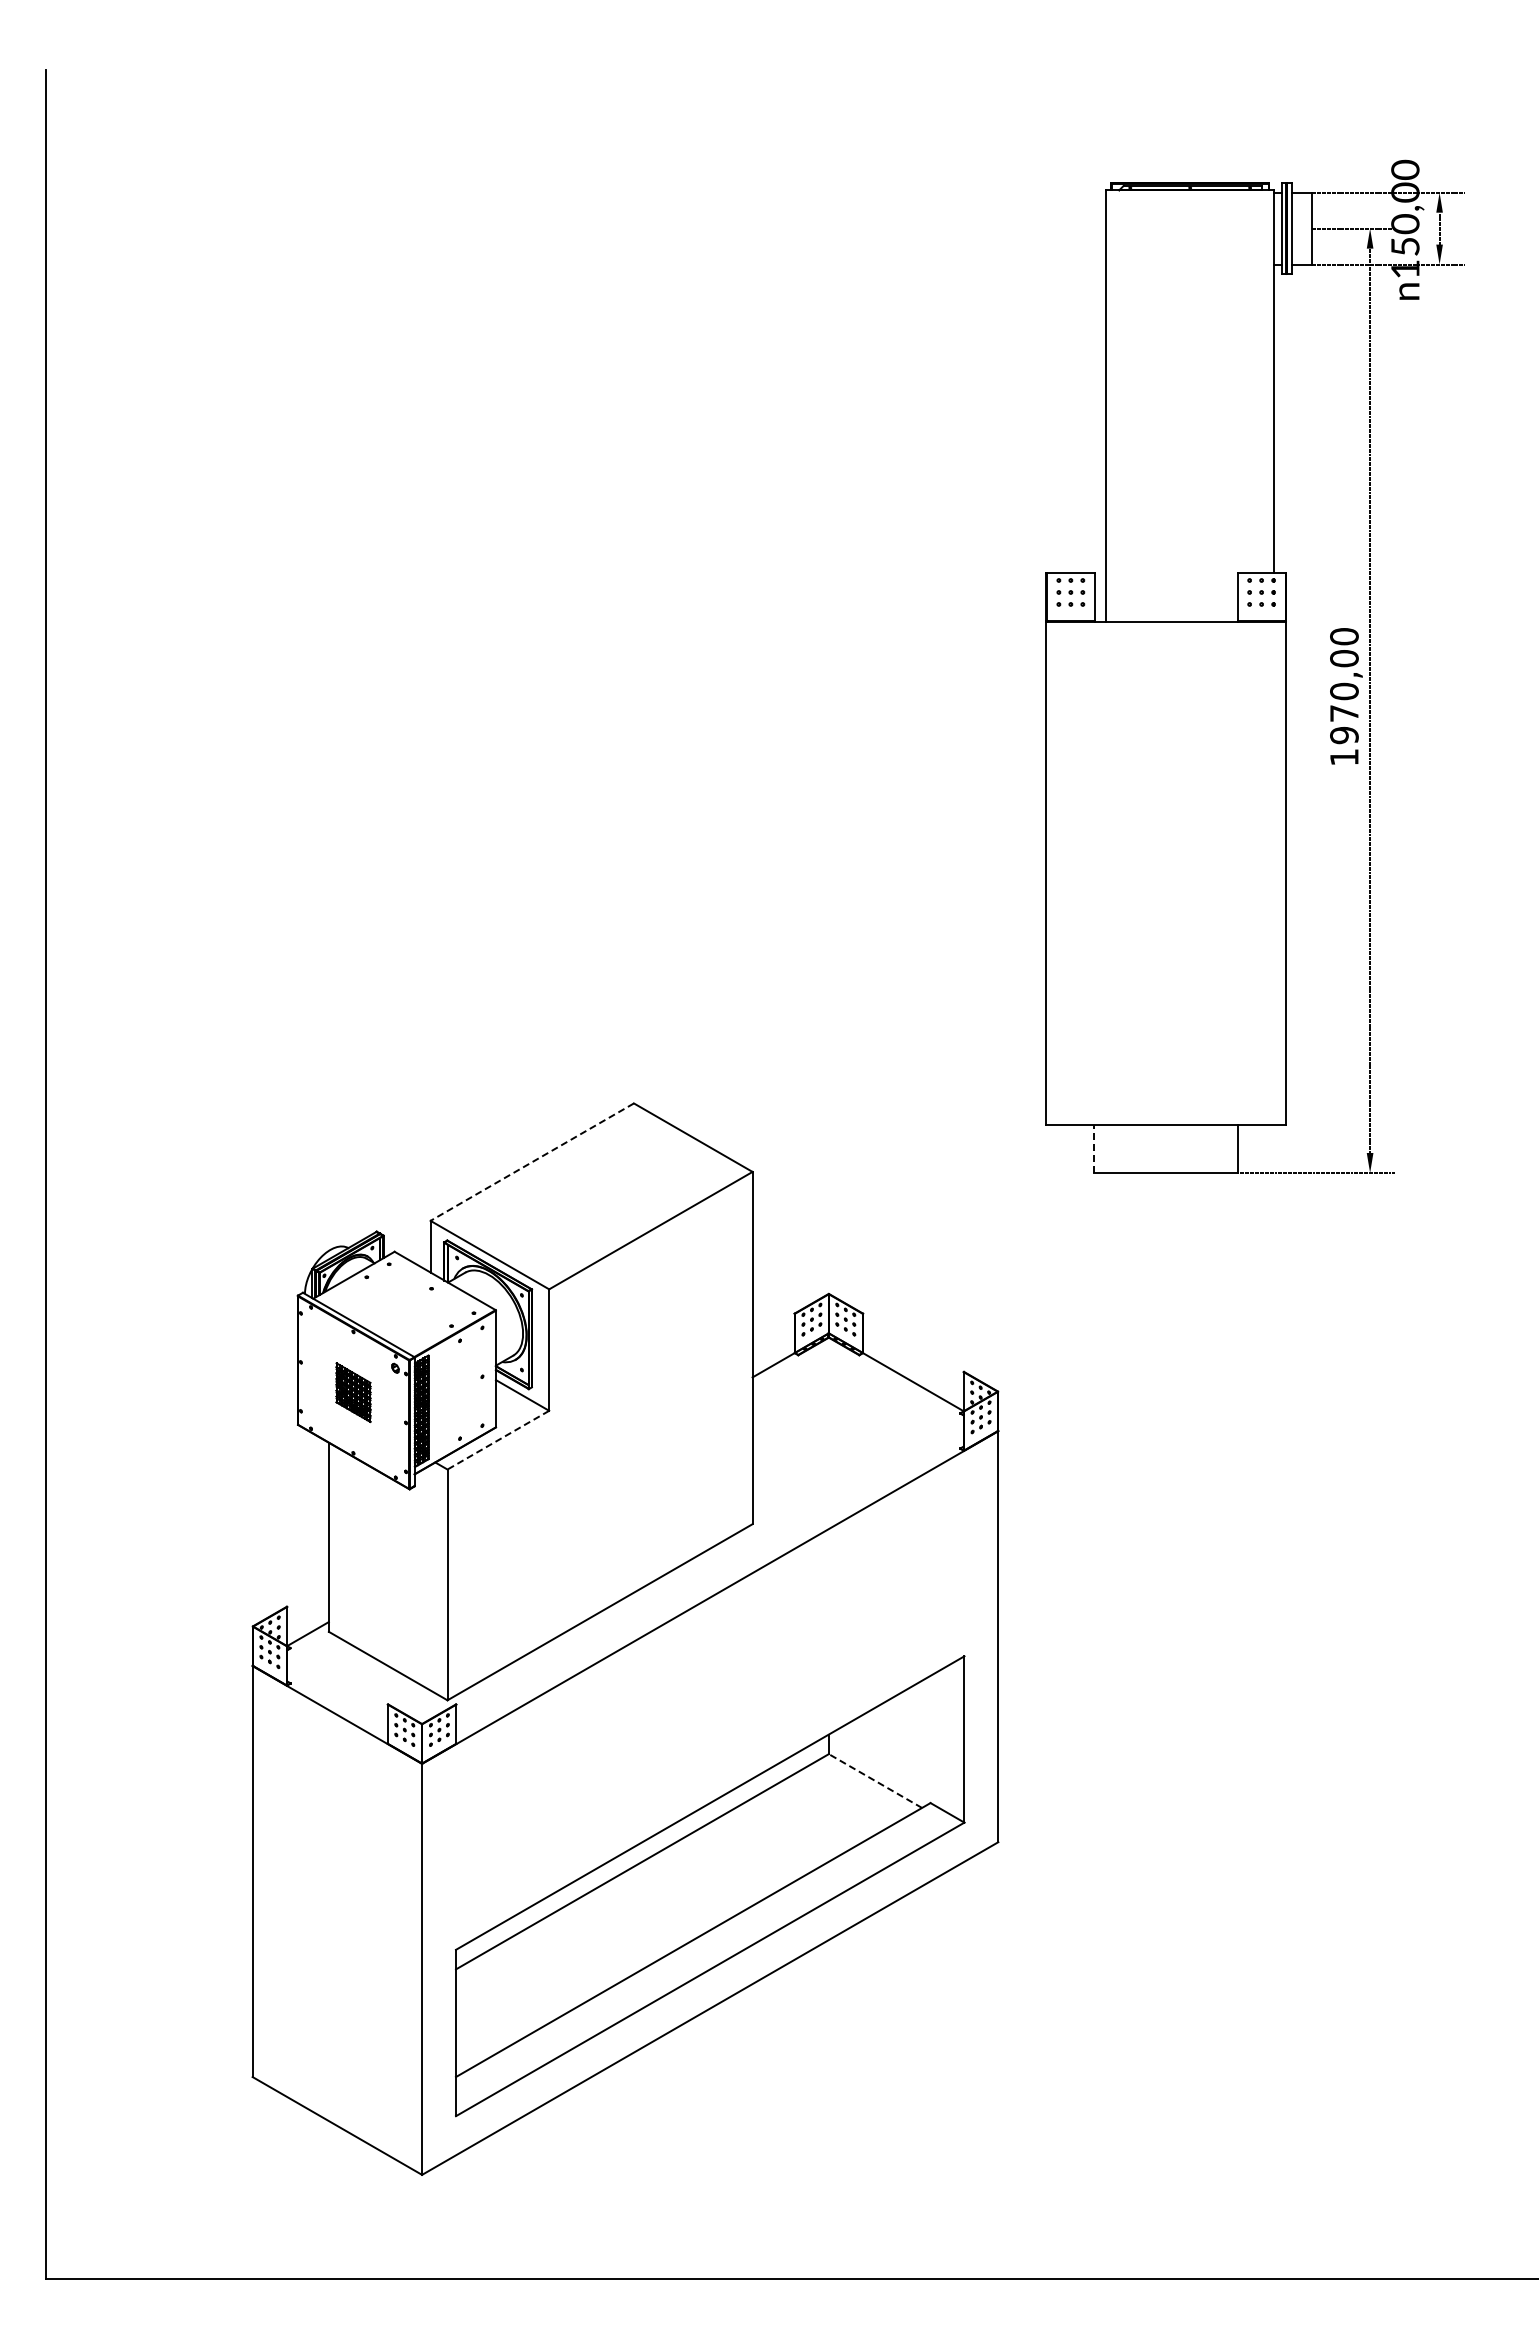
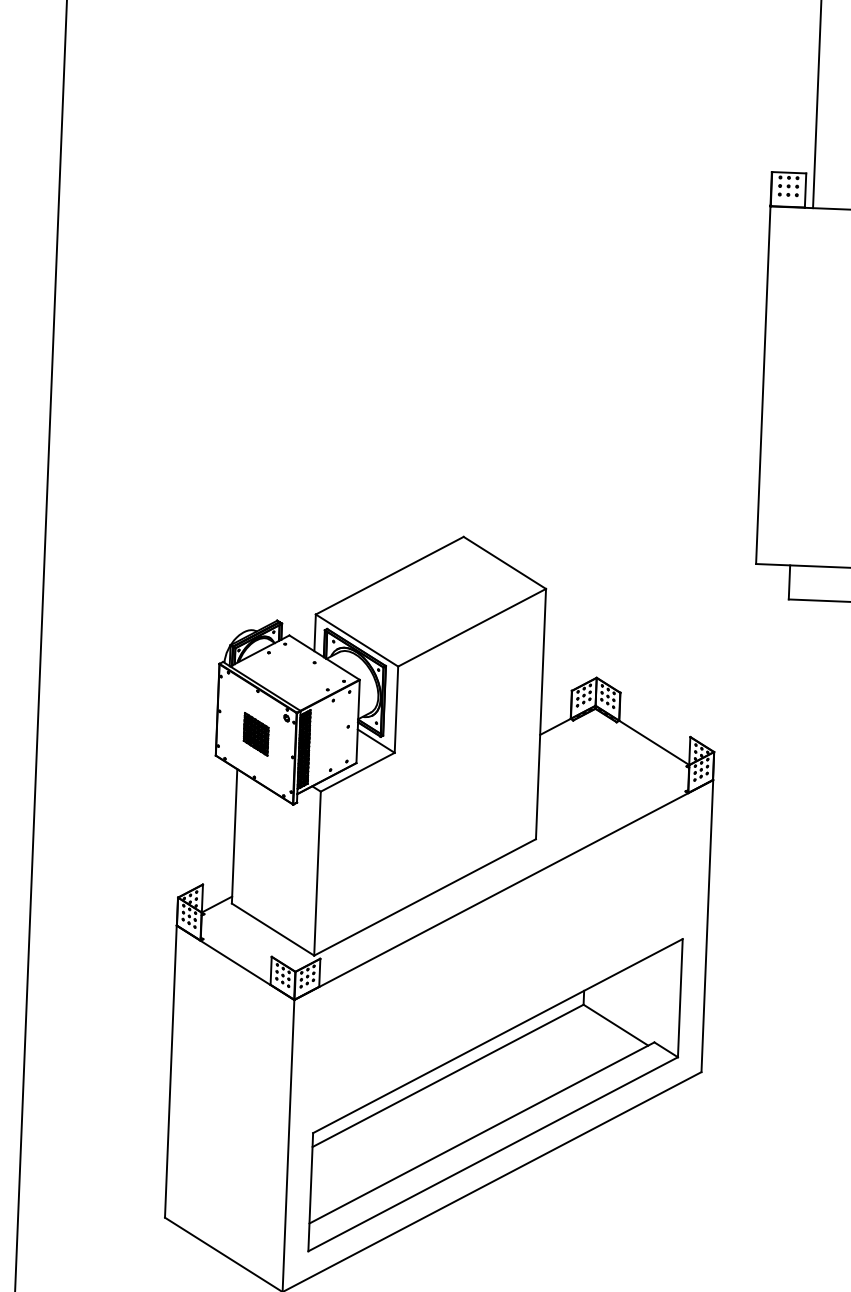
line: (1094, 1149) -> (789, 582), dashed -> solid
line: (531, 1162) -> (389, 575), dashed -> solid
line: (498, 1440) -> (357, 772), dashed -> solid
line: (875, 1781) -> (615, 1025), dashed -> solid

